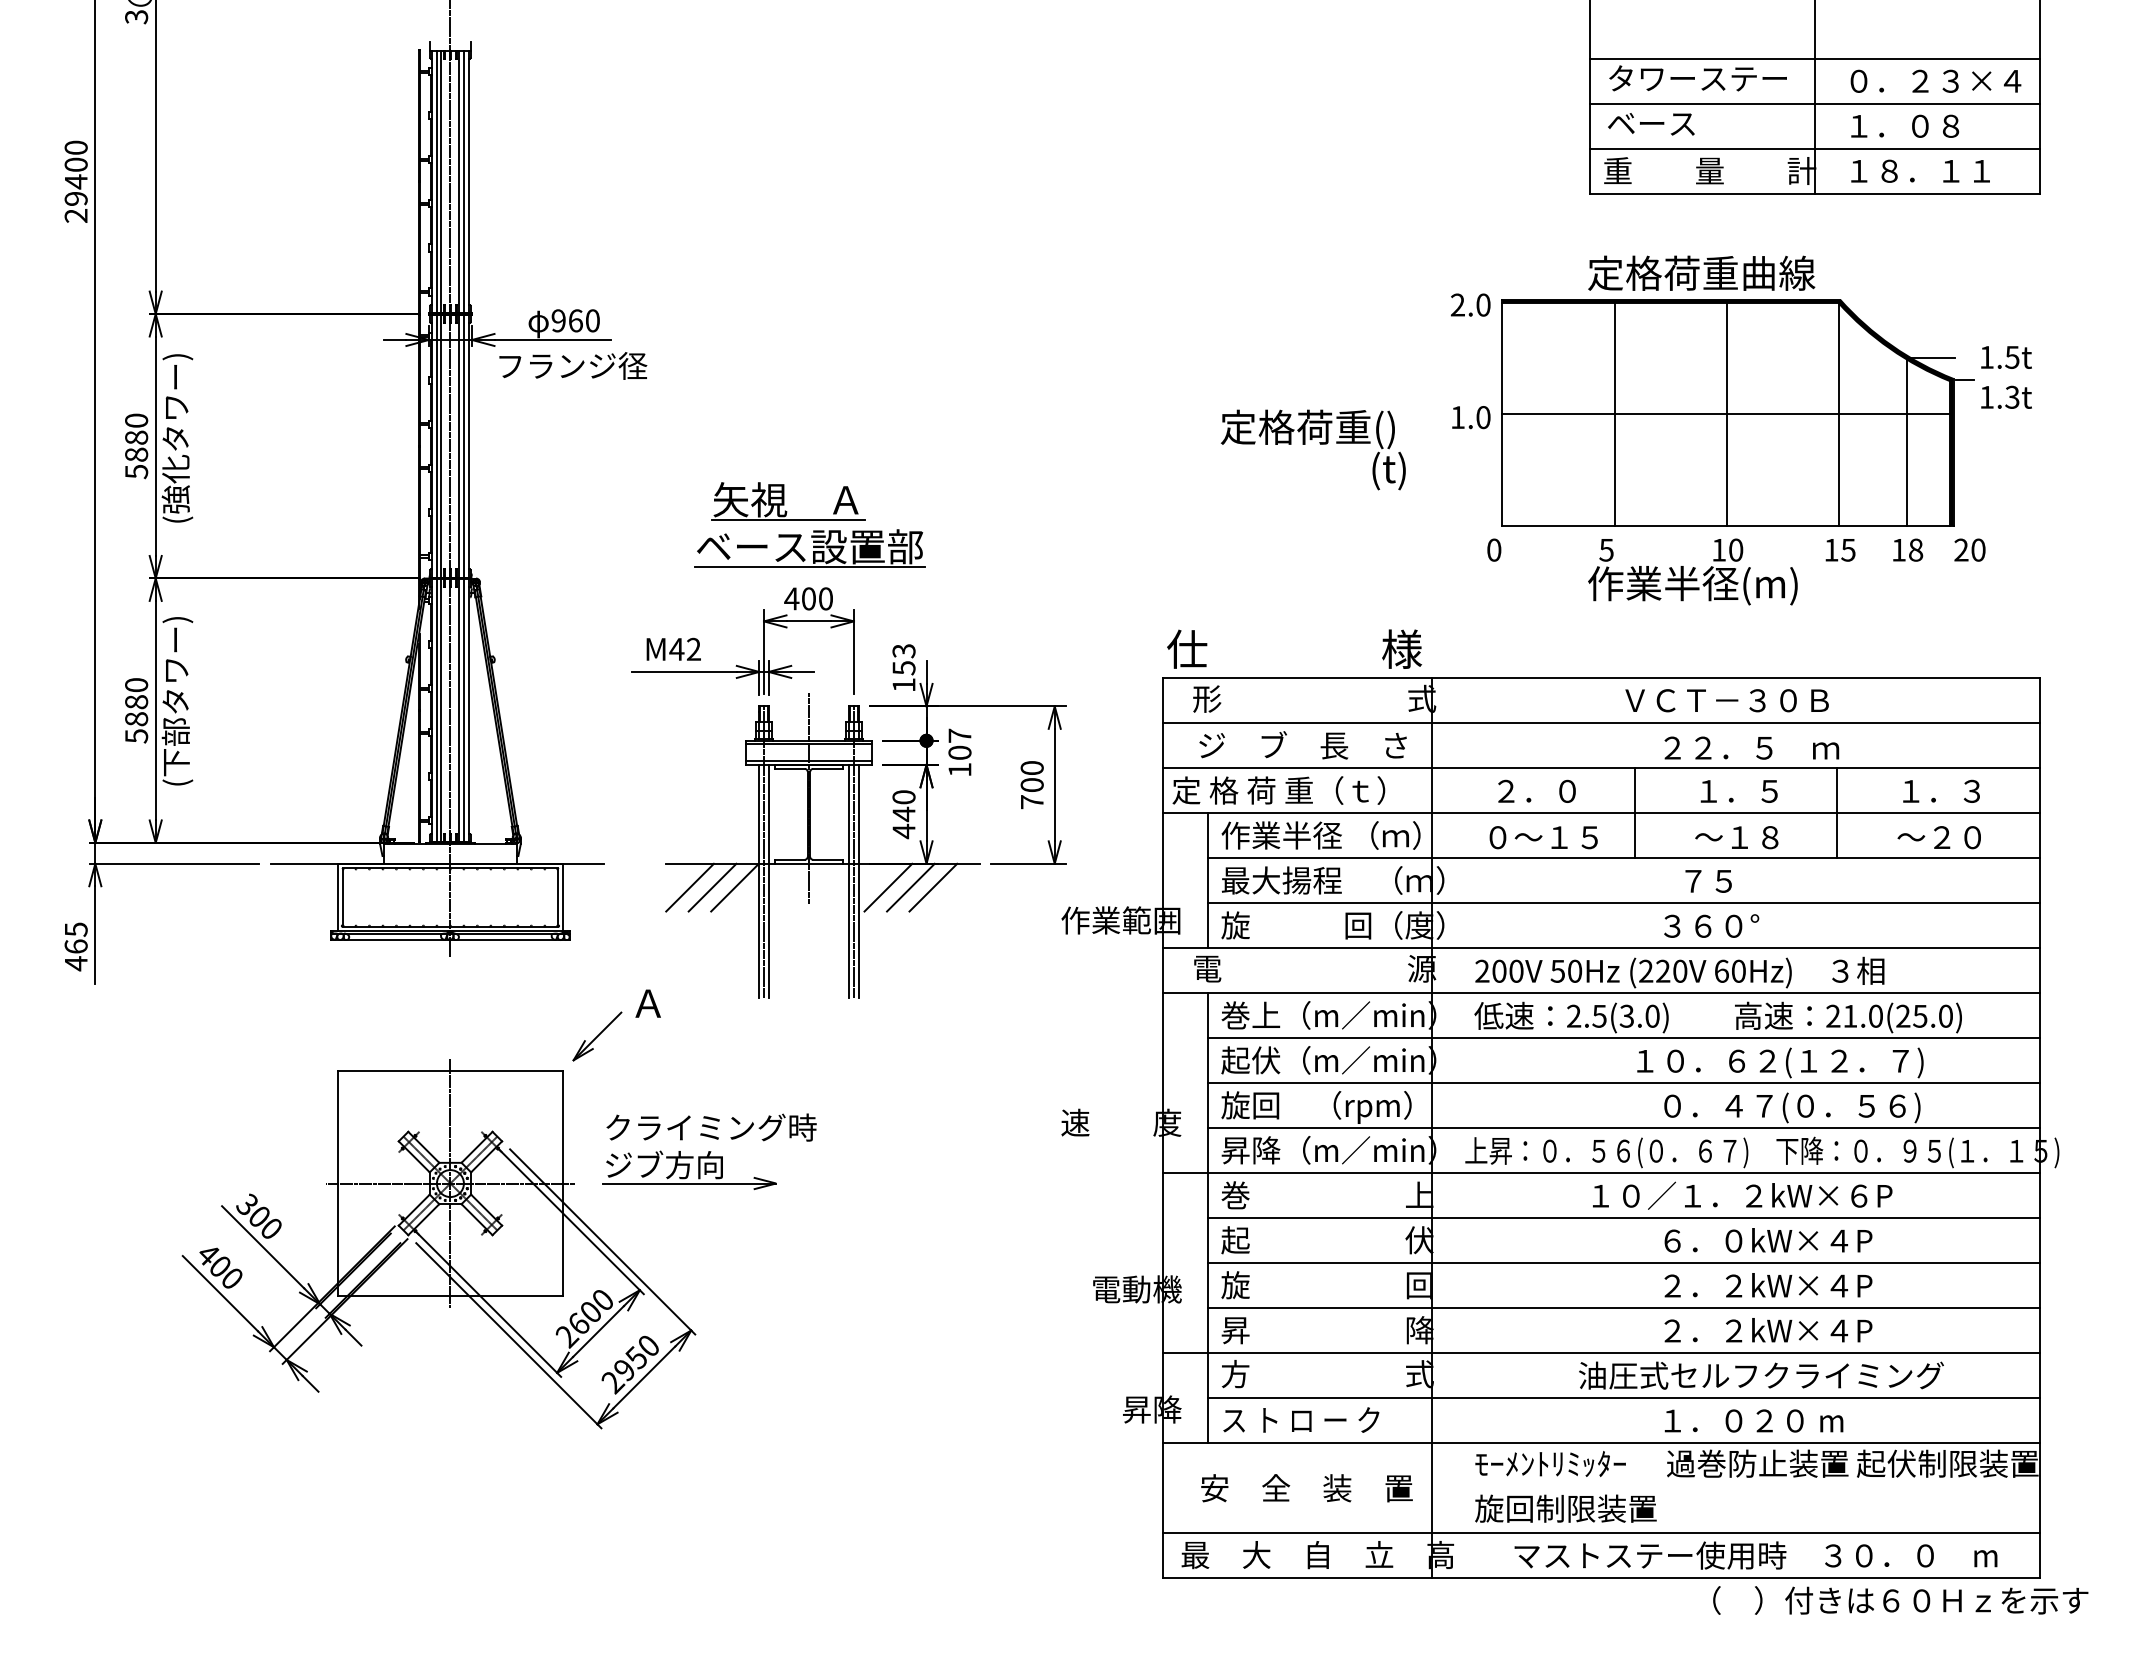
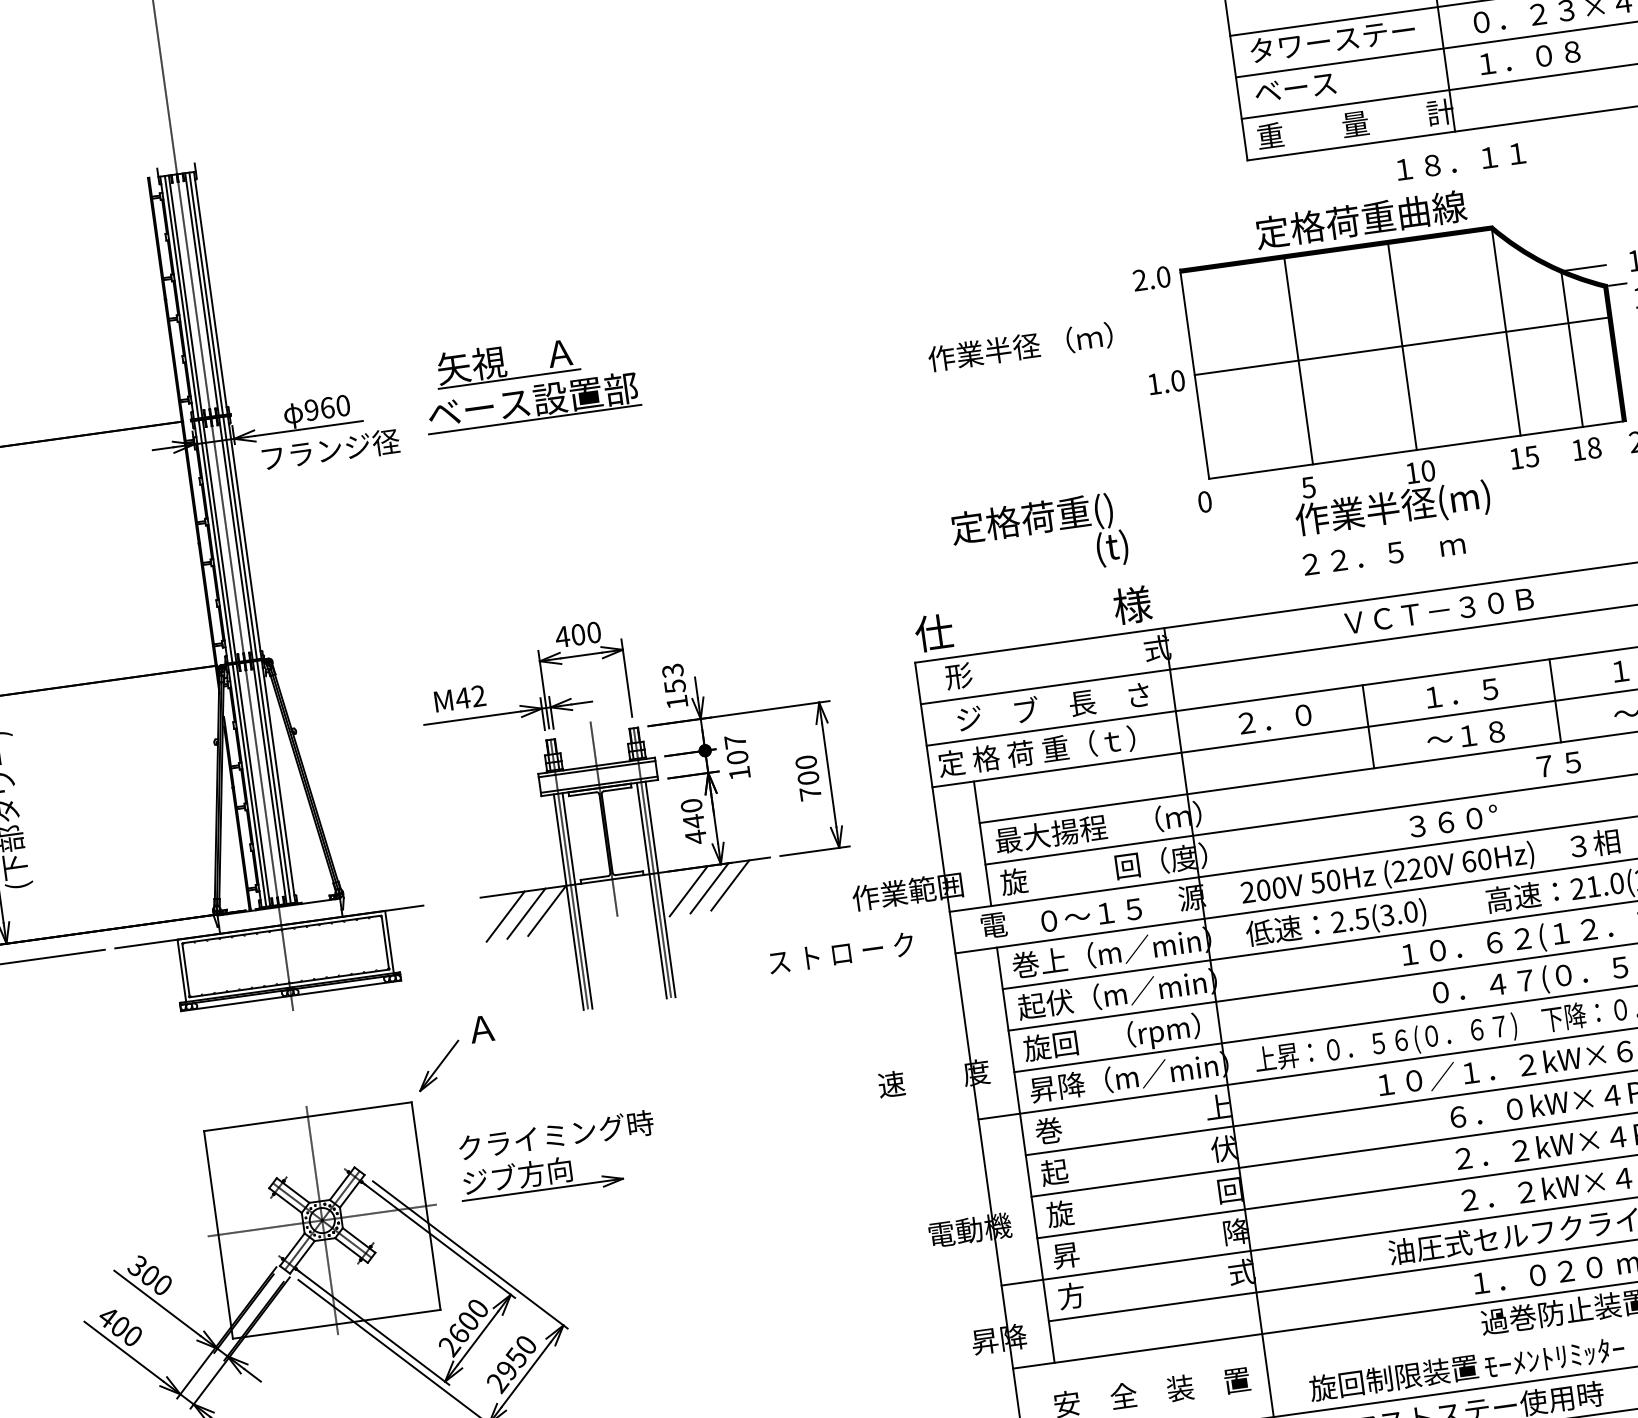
text: (1920, 170) -> (1460, 160), moved
text: (1312, 449) -> (1038, 538), moved
part: (809, 524) -> (529, 380), moved
text: (1751, 747) -> (1383, 553), moved
text: (1320, 835) -> (1019, 347), moved
text: (1543, 837) -> (1091, 915), moved
text: (1708, 881) -> (1558, 764), moved
text: (1301, 1419) -> (841, 952), moved
text: (1550, 1463) -> (1554, 1357), moved

